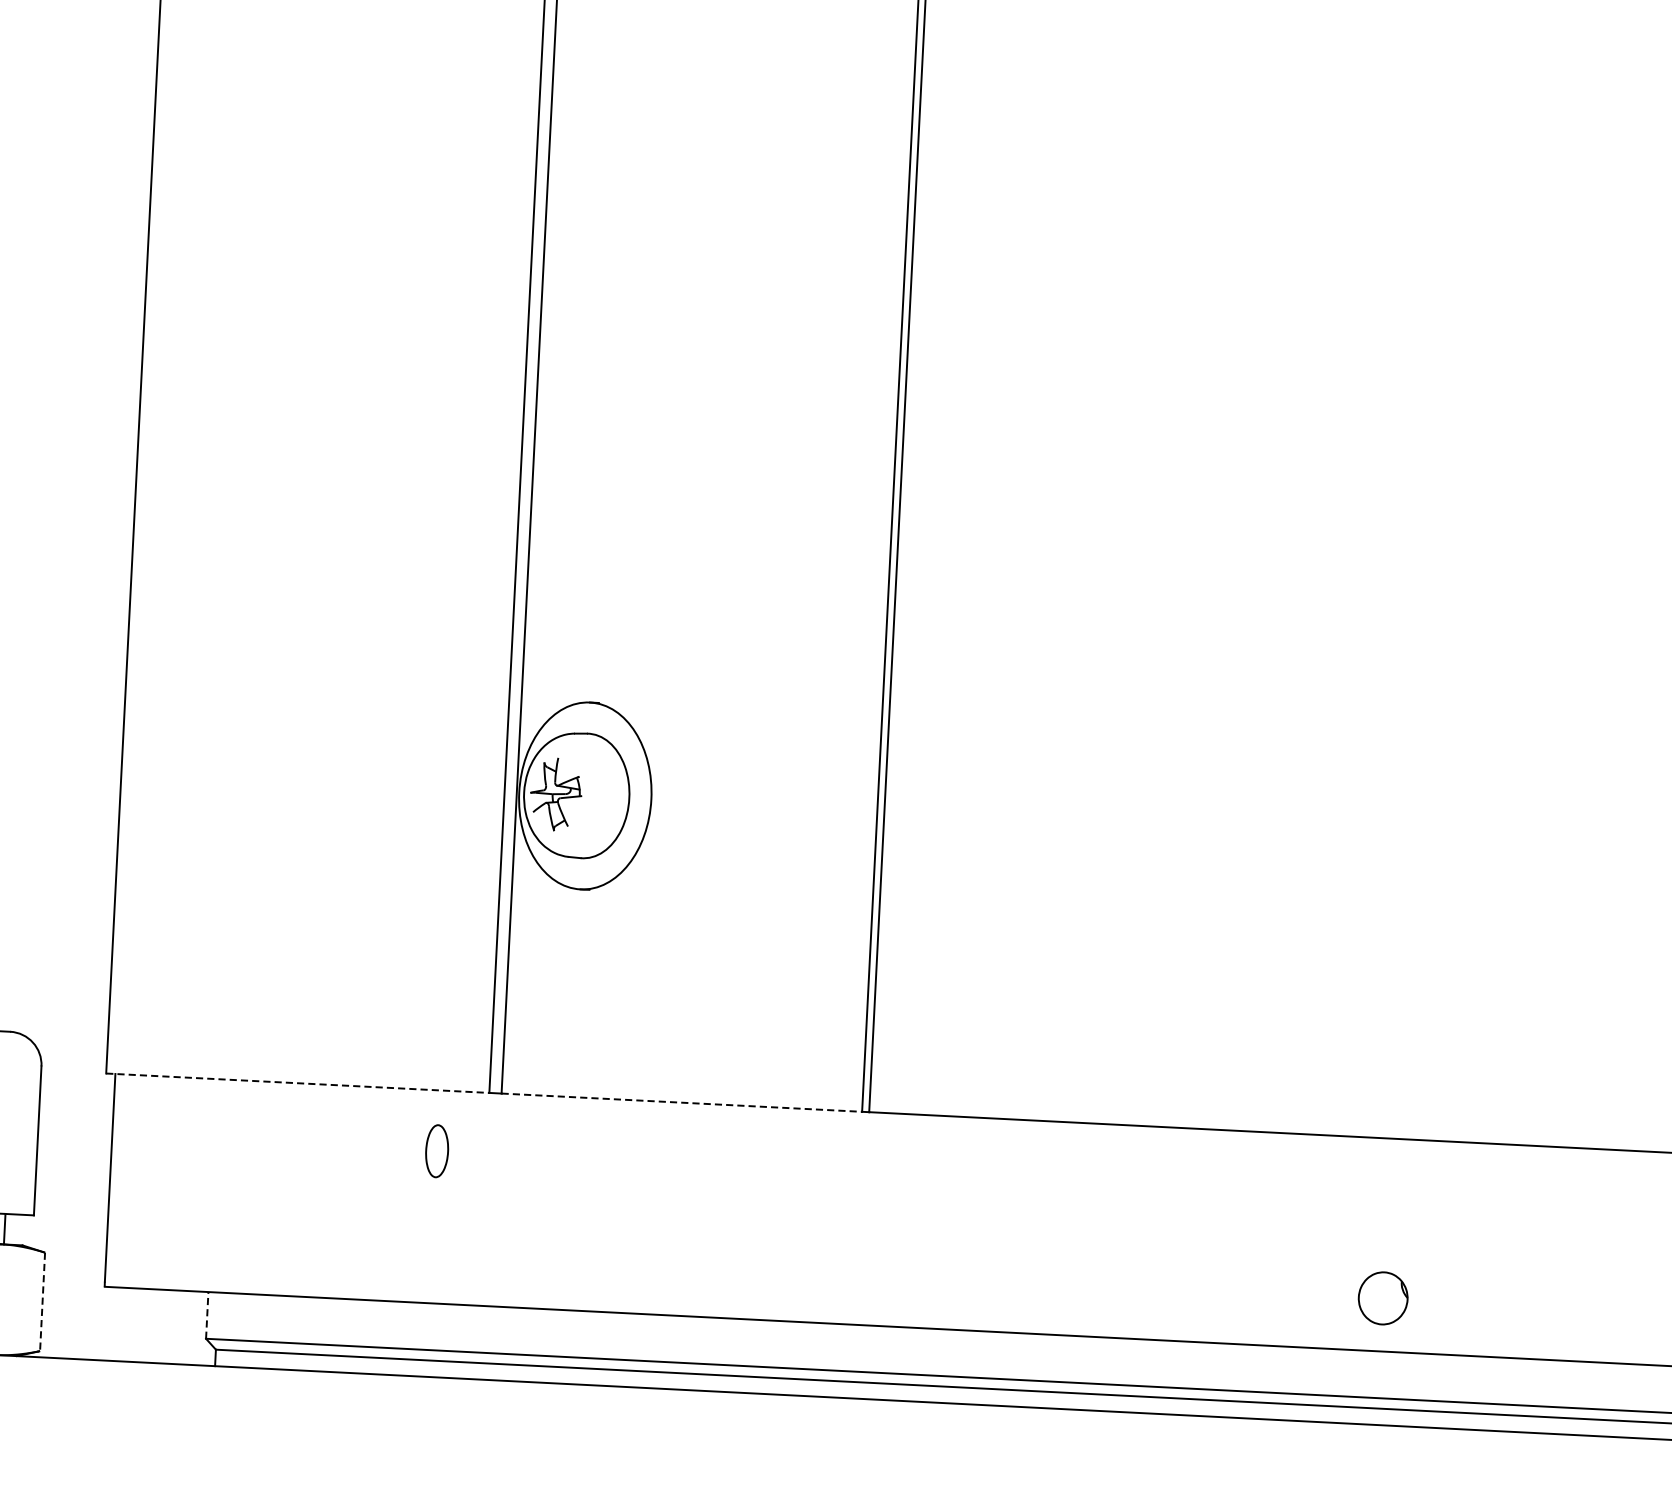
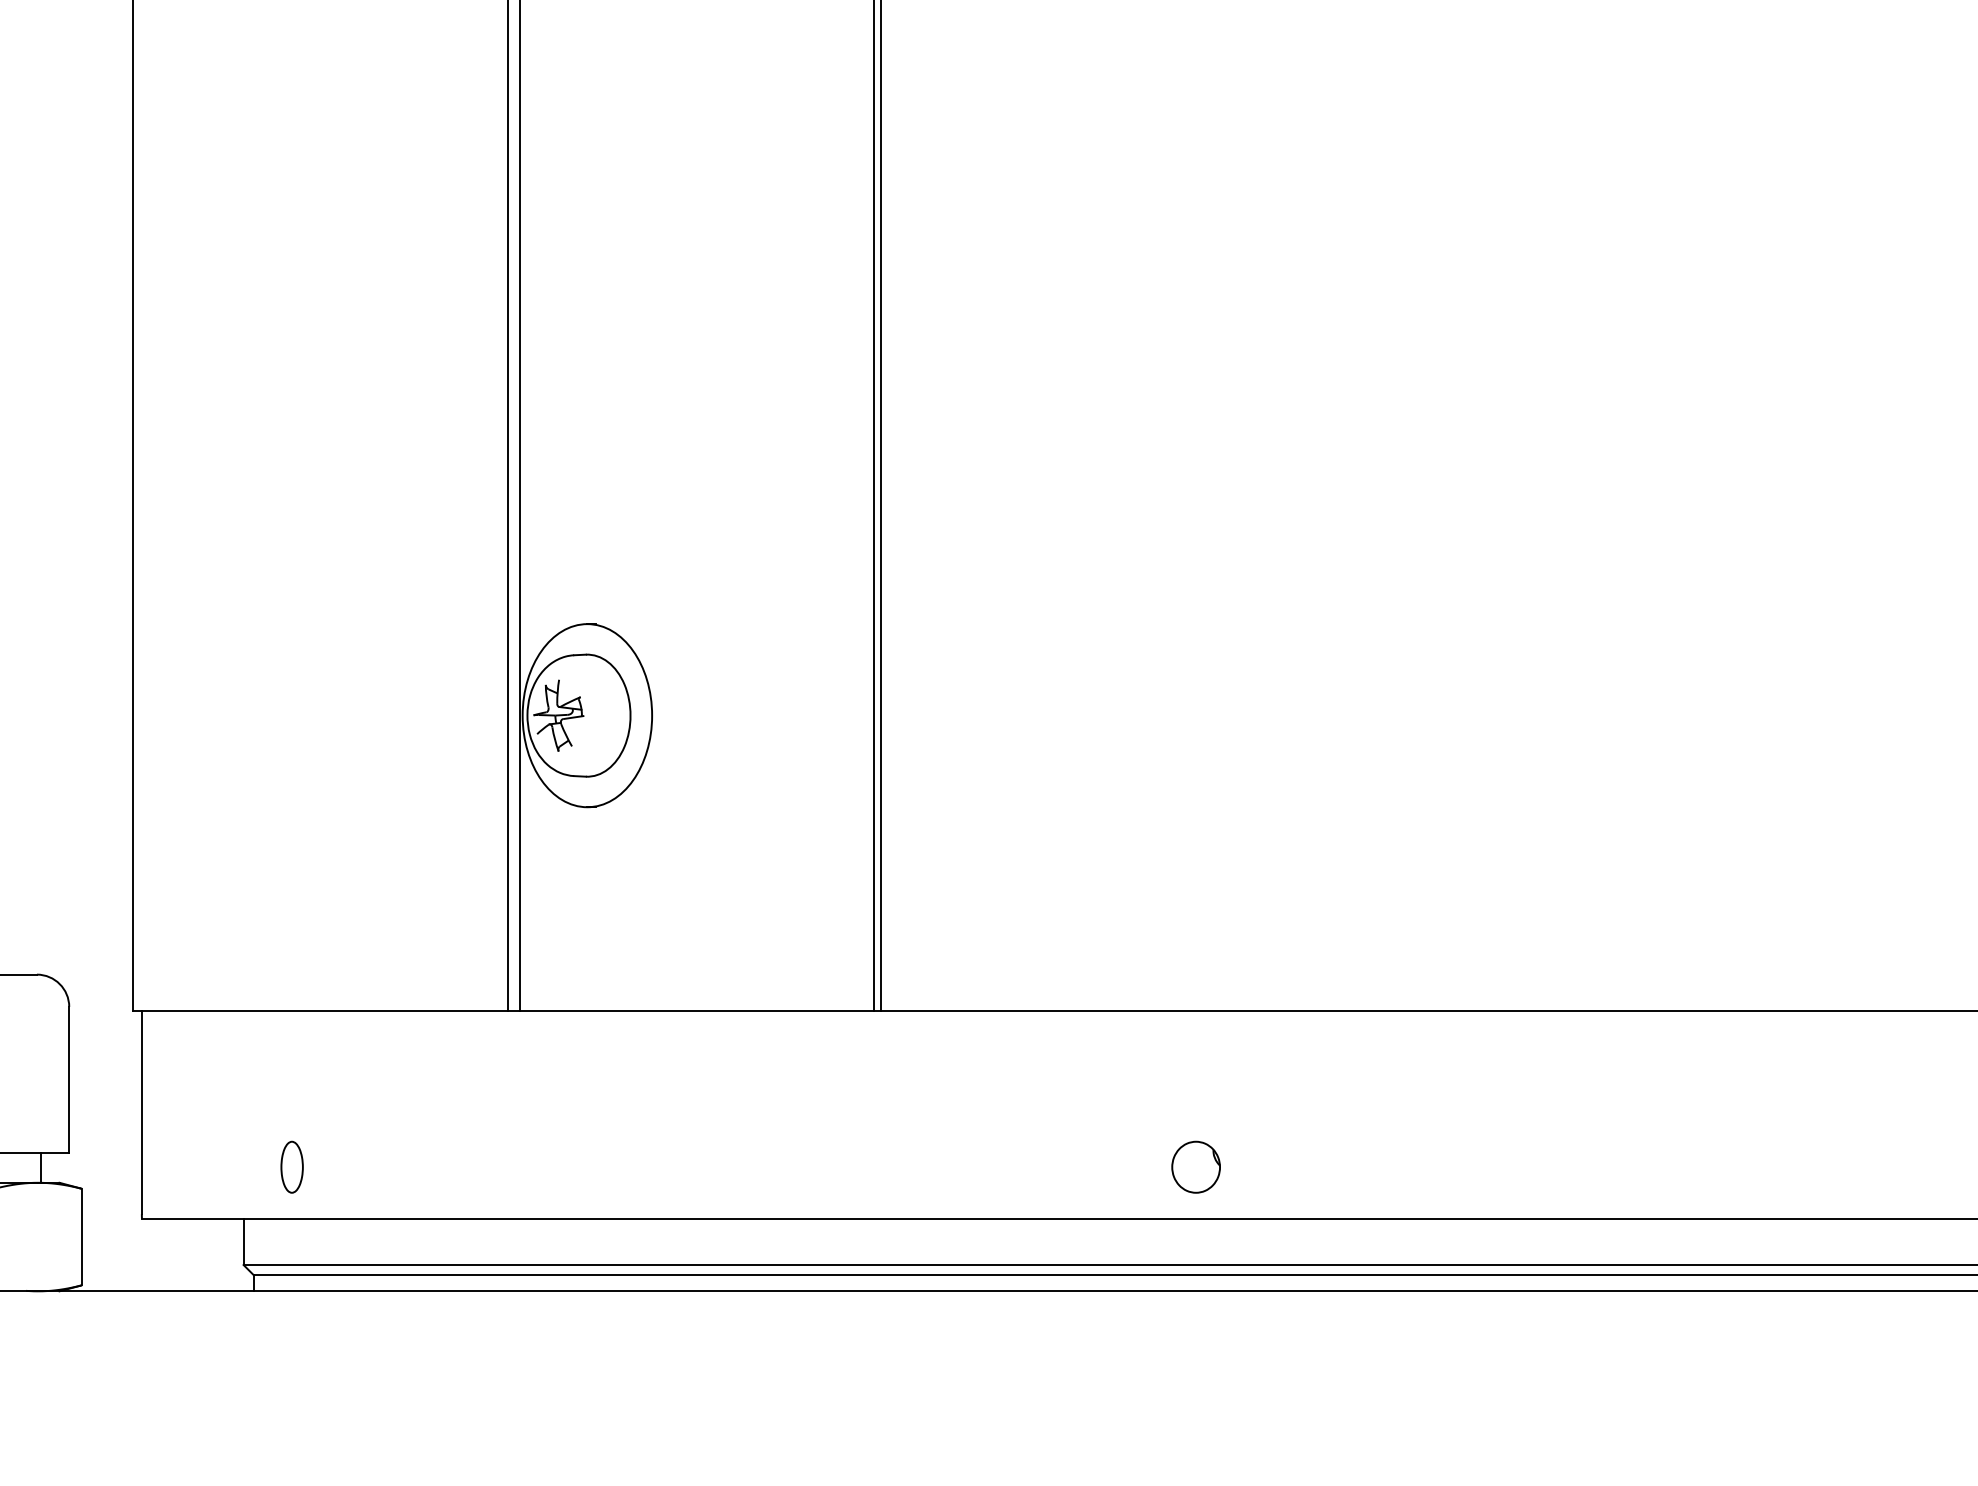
line: (297, 1083) -> (320, 1010), dashed -> solid
line: (681, 1102) -> (696, 1010), dashed -> solid
part: (436, 1150) -> (291, 1166), moved
part: (1382, 1297) -> (1195, 1166), moved
line: (42, 1302) -> (81, 1237), dashed -> solid
line: (207, 1315) -> (243, 1242), dashed -> solid

